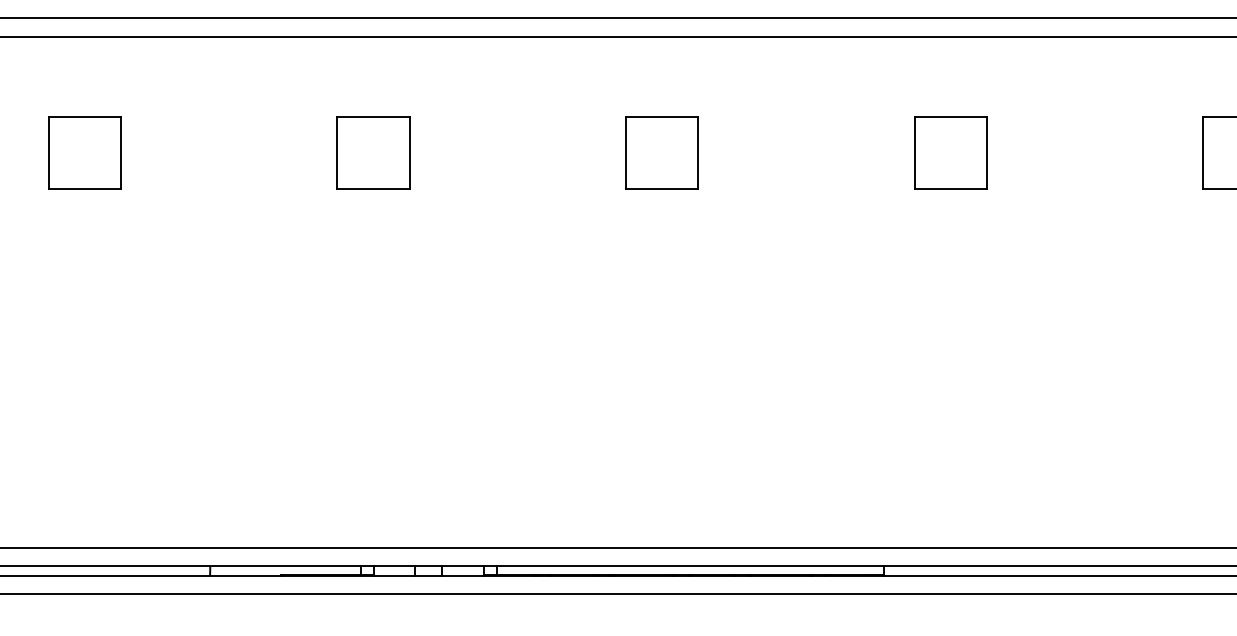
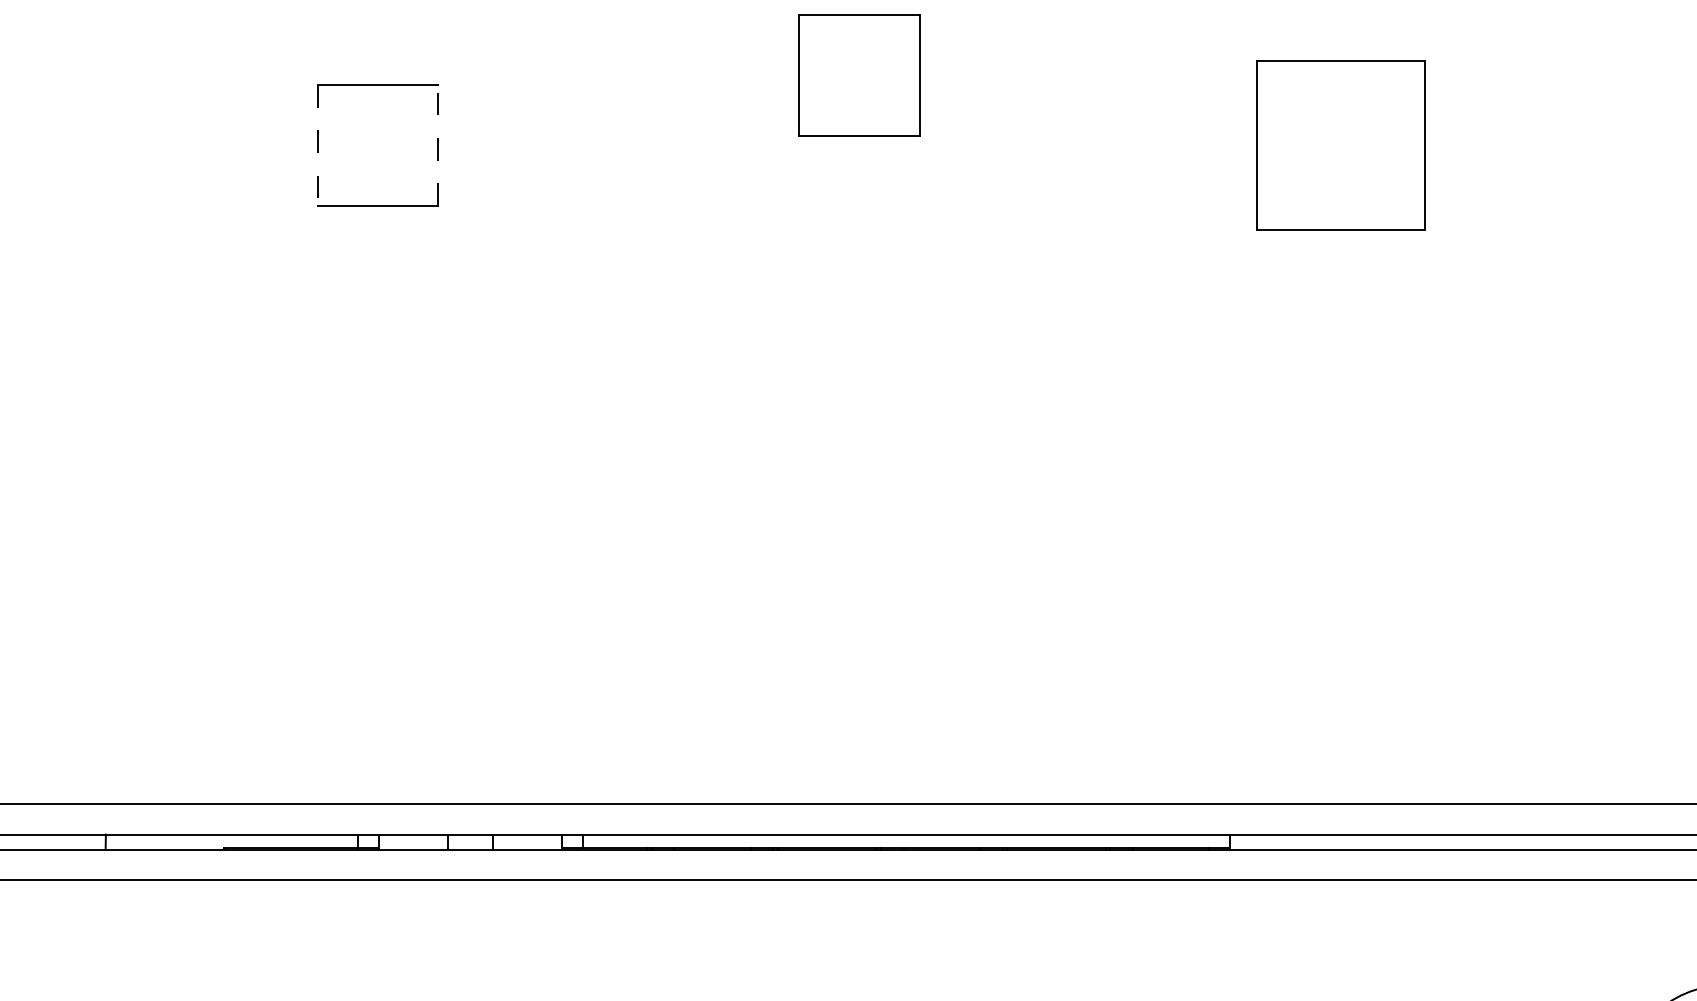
line: (409, 152) -> (438, 144), solid -> dashed
part: (661, 152) -> (858, 74), moved
part: (950, 152) -> (1340, 144), size x1.4
line: (337, 153) -> (318, 145), solid -> dashed

